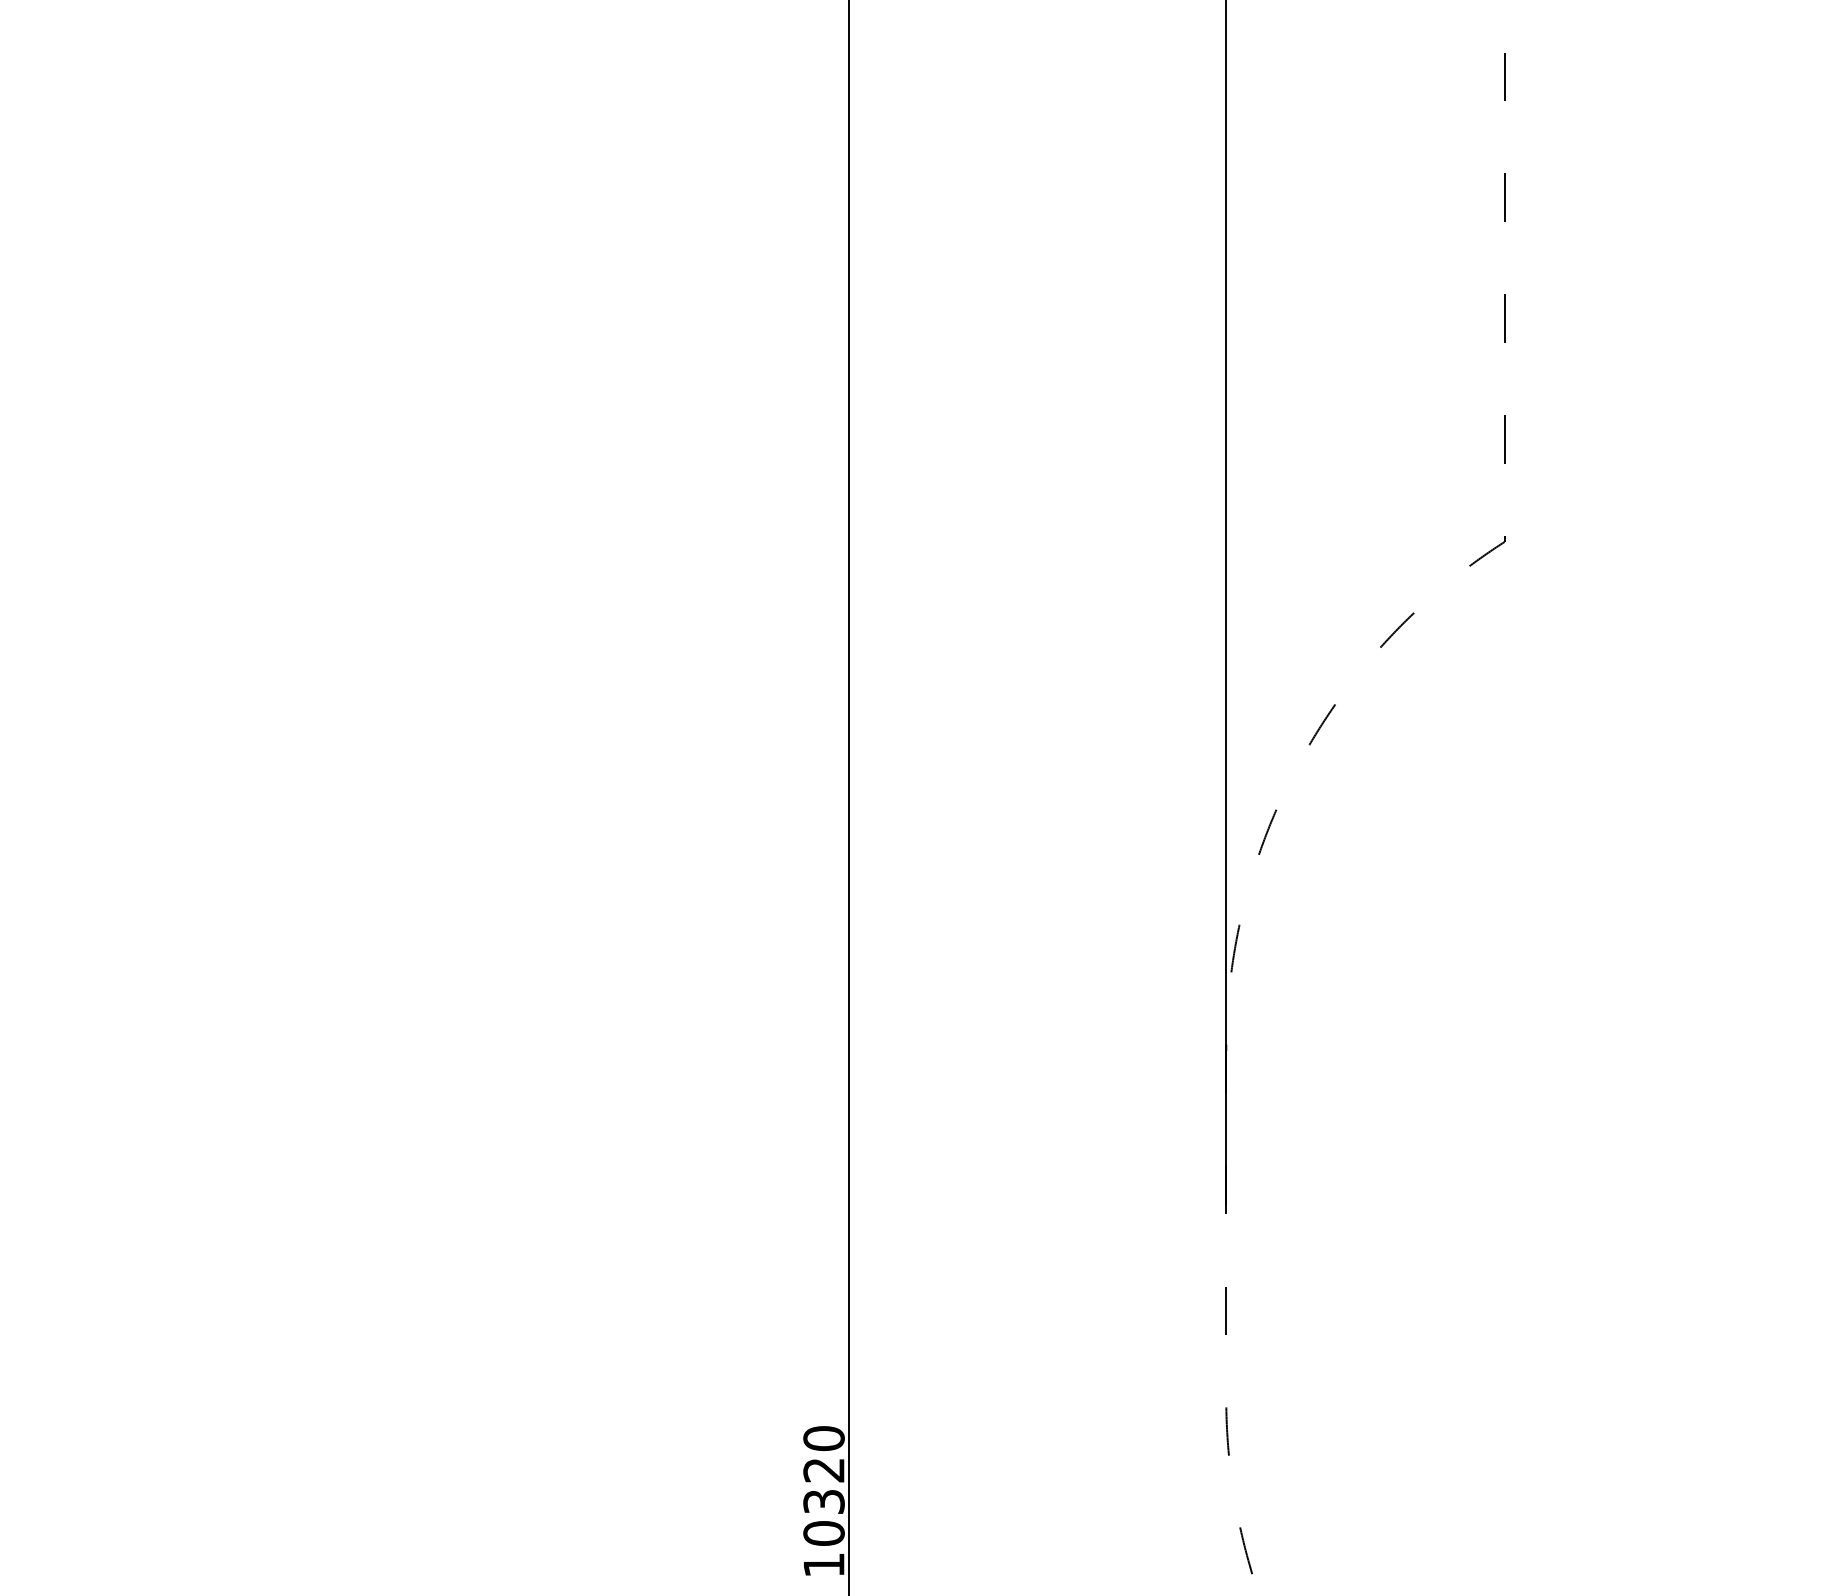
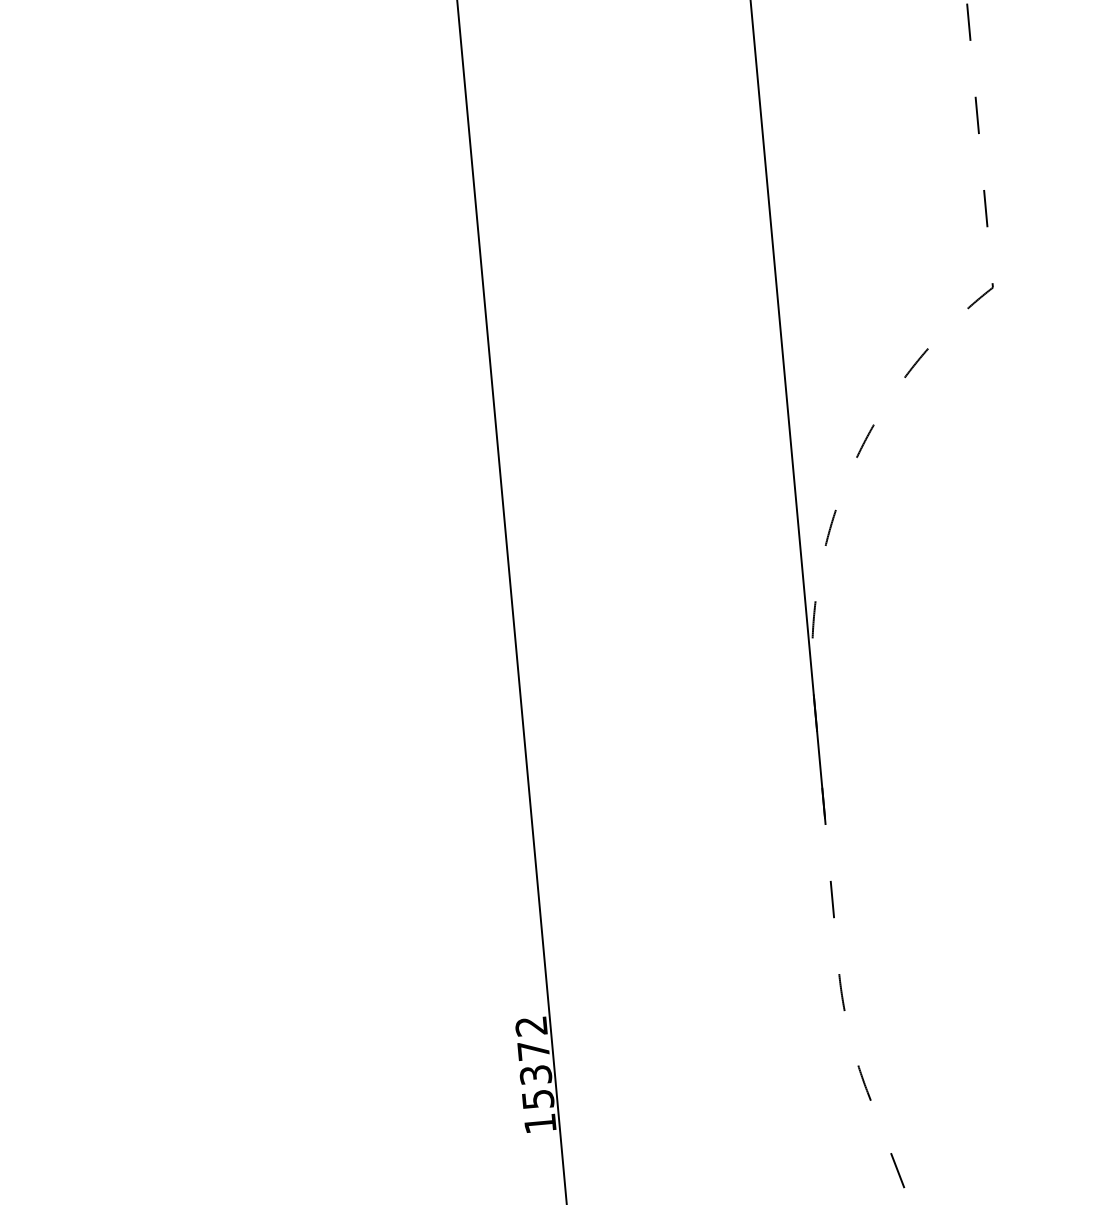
text: (823, 1485) -> (534, 1062), 10320 -> 15372

